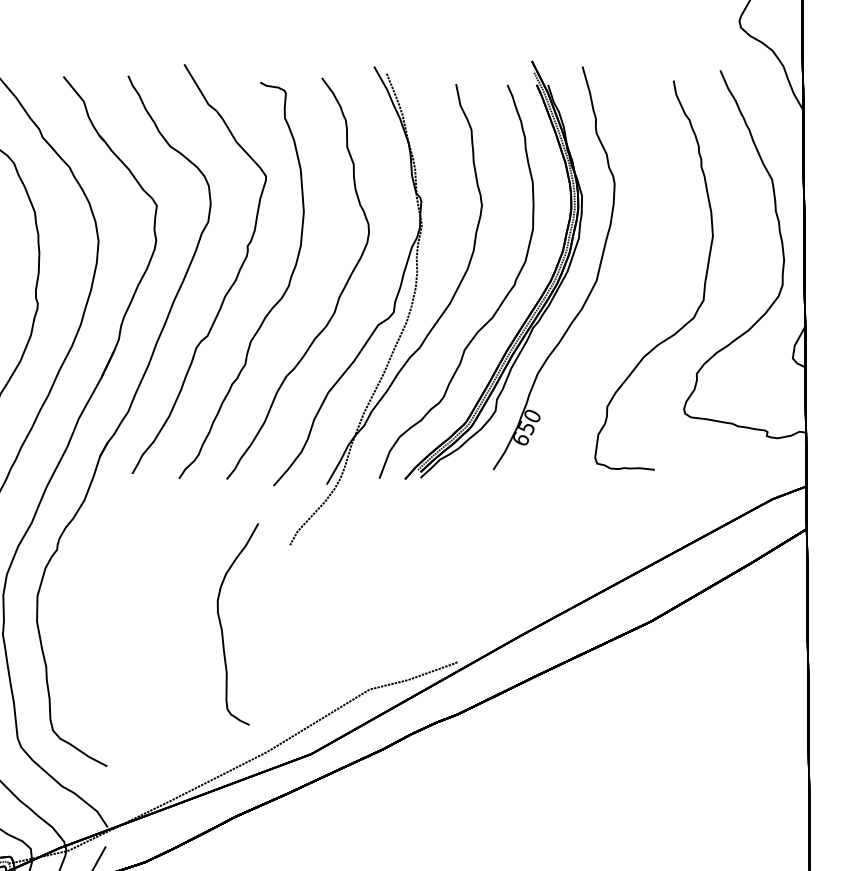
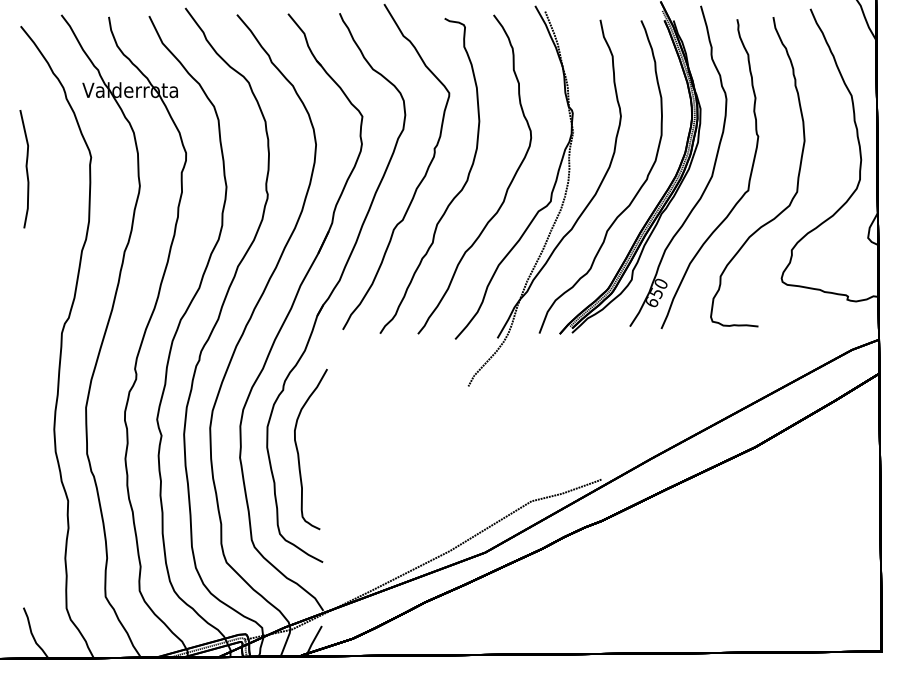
part: (629, 310) -> (738, 199), added
curve: (222, 624) -> (298, 449), moved

